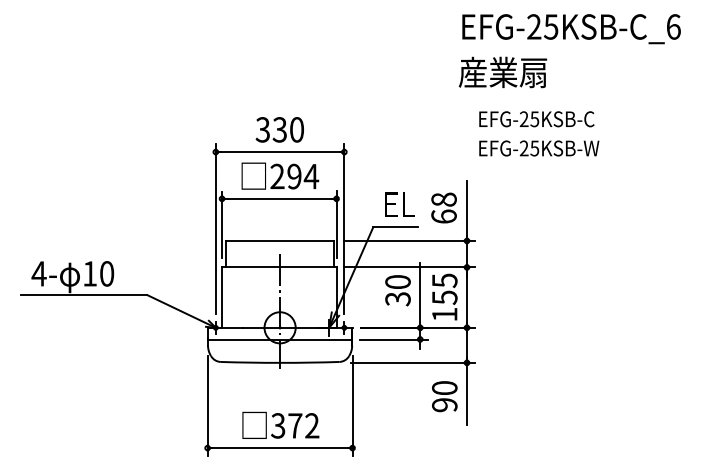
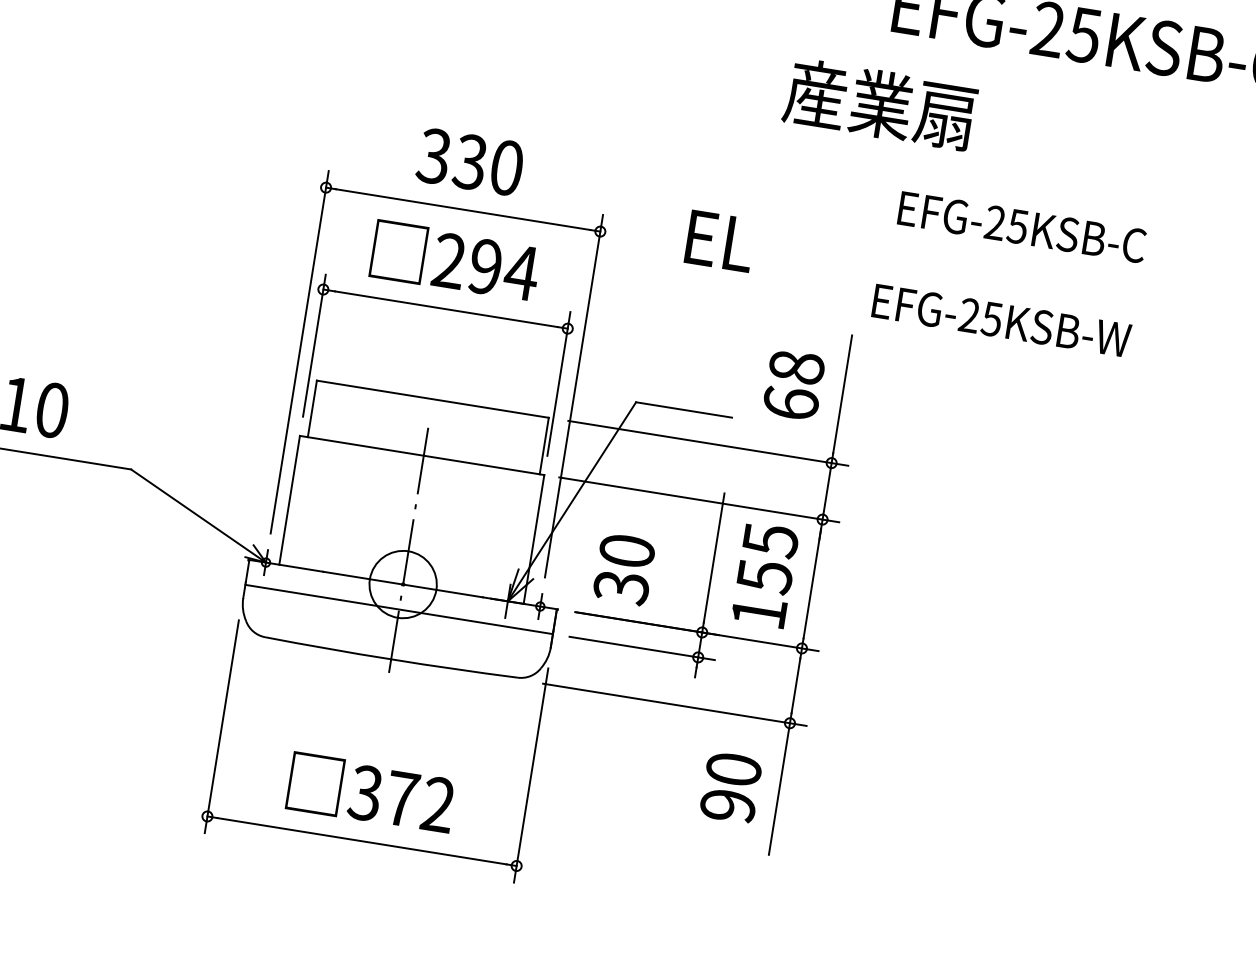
text: (502, 72) -> (879, 104), moved
text: (539, 148) -> (1002, 320), moved
text: (399, 204) -> (719, 240), moved
text: (397, 290) -> (623, 568), moved

